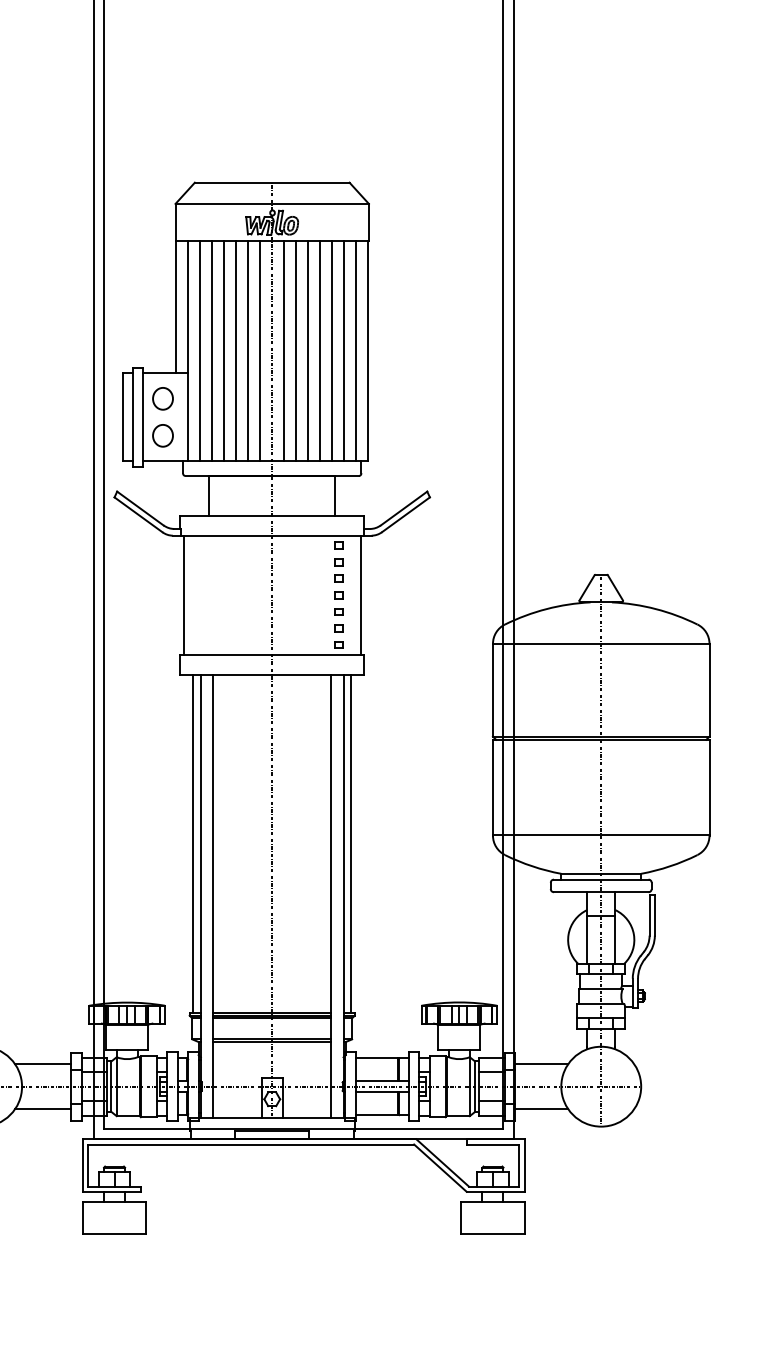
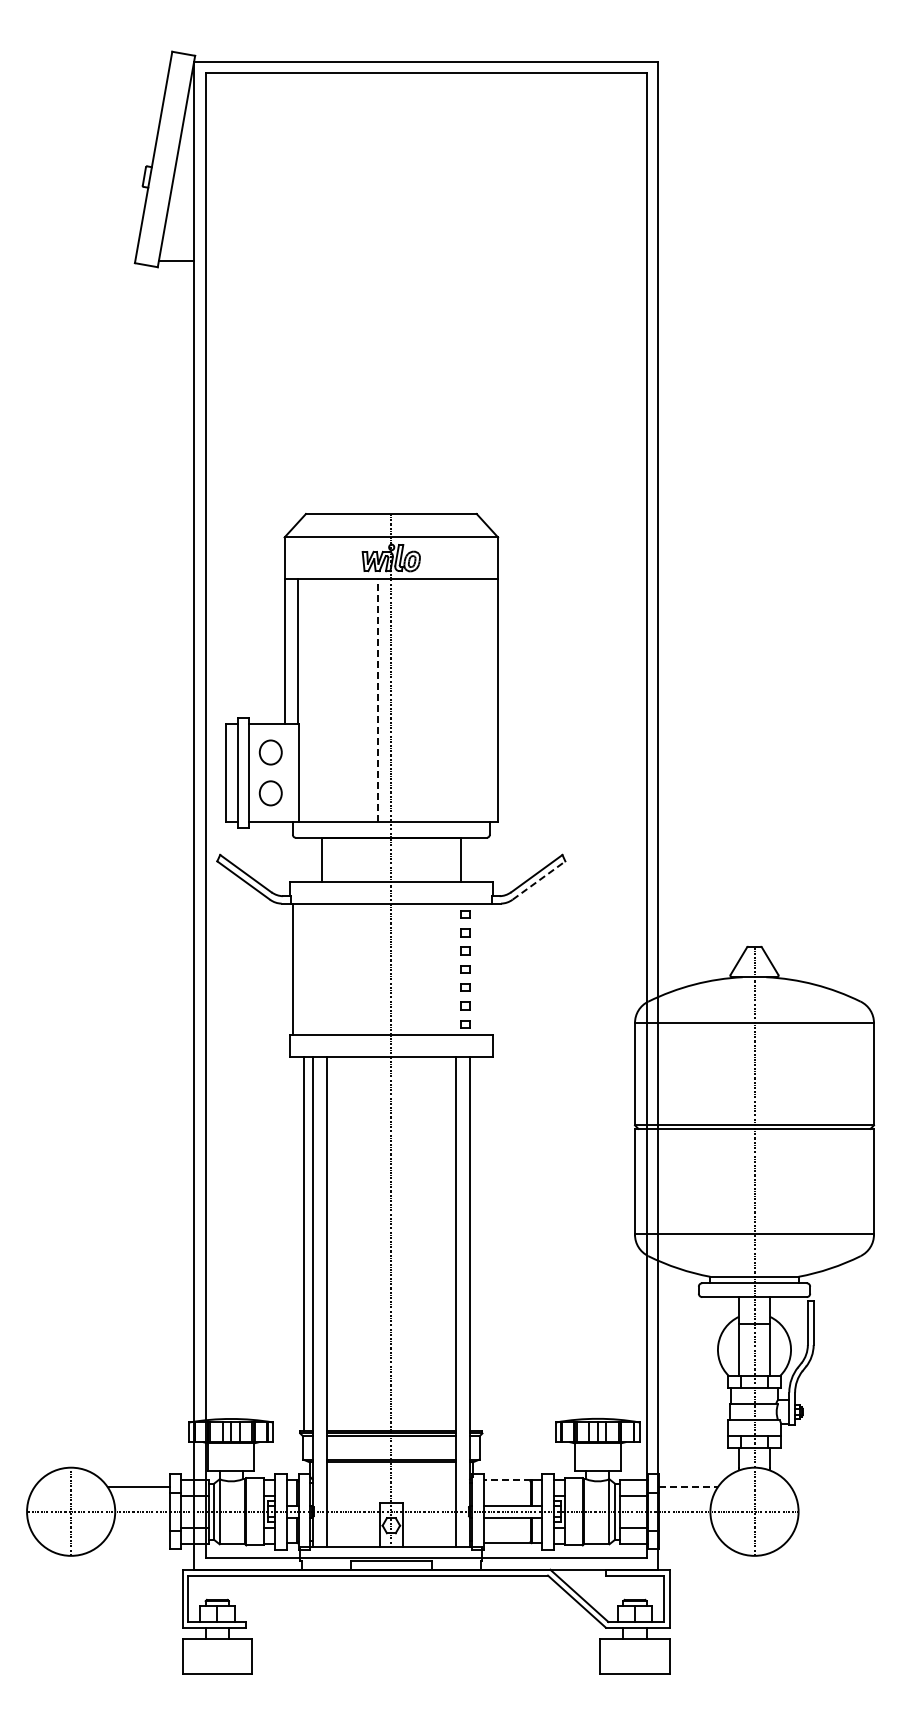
line: (199, 350) -> (311, 699), removed
line: (211, 350) -> (324, 699), removed
line: (224, 350) -> (338, 699), removed
line: (236, 350) -> (351, 699), removed
line: (247, 350) -> (364, 699), removed
line: (260, 350) -> (378, 699), solid -> dashed
line: (284, 350) -> (404, 699), removed
line: (295, 350) -> (417, 699), removed
line: (308, 350) -> (431, 699), removed
line: (320, 350) -> (444, 699), removed
line: (332, 350) -> (457, 699), removed
line: (343, 350) -> (470, 699), removed
line: (356, 350) -> (484, 699), removed
line: (406, 514) -> (539, 880), solid -> dashed
line: (361, 595) -> (489, 969), removed
line: (351, 843) -> (478, 1243), removed
line: (376, 1058) -> (506, 1480), solid -> dashed
line: (542, 1064) -> (689, 1487), solid -> dashed
line: (43, 1109) -> (138, 1536), removed
line: (541, 1109) -> (688, 1536), removed

